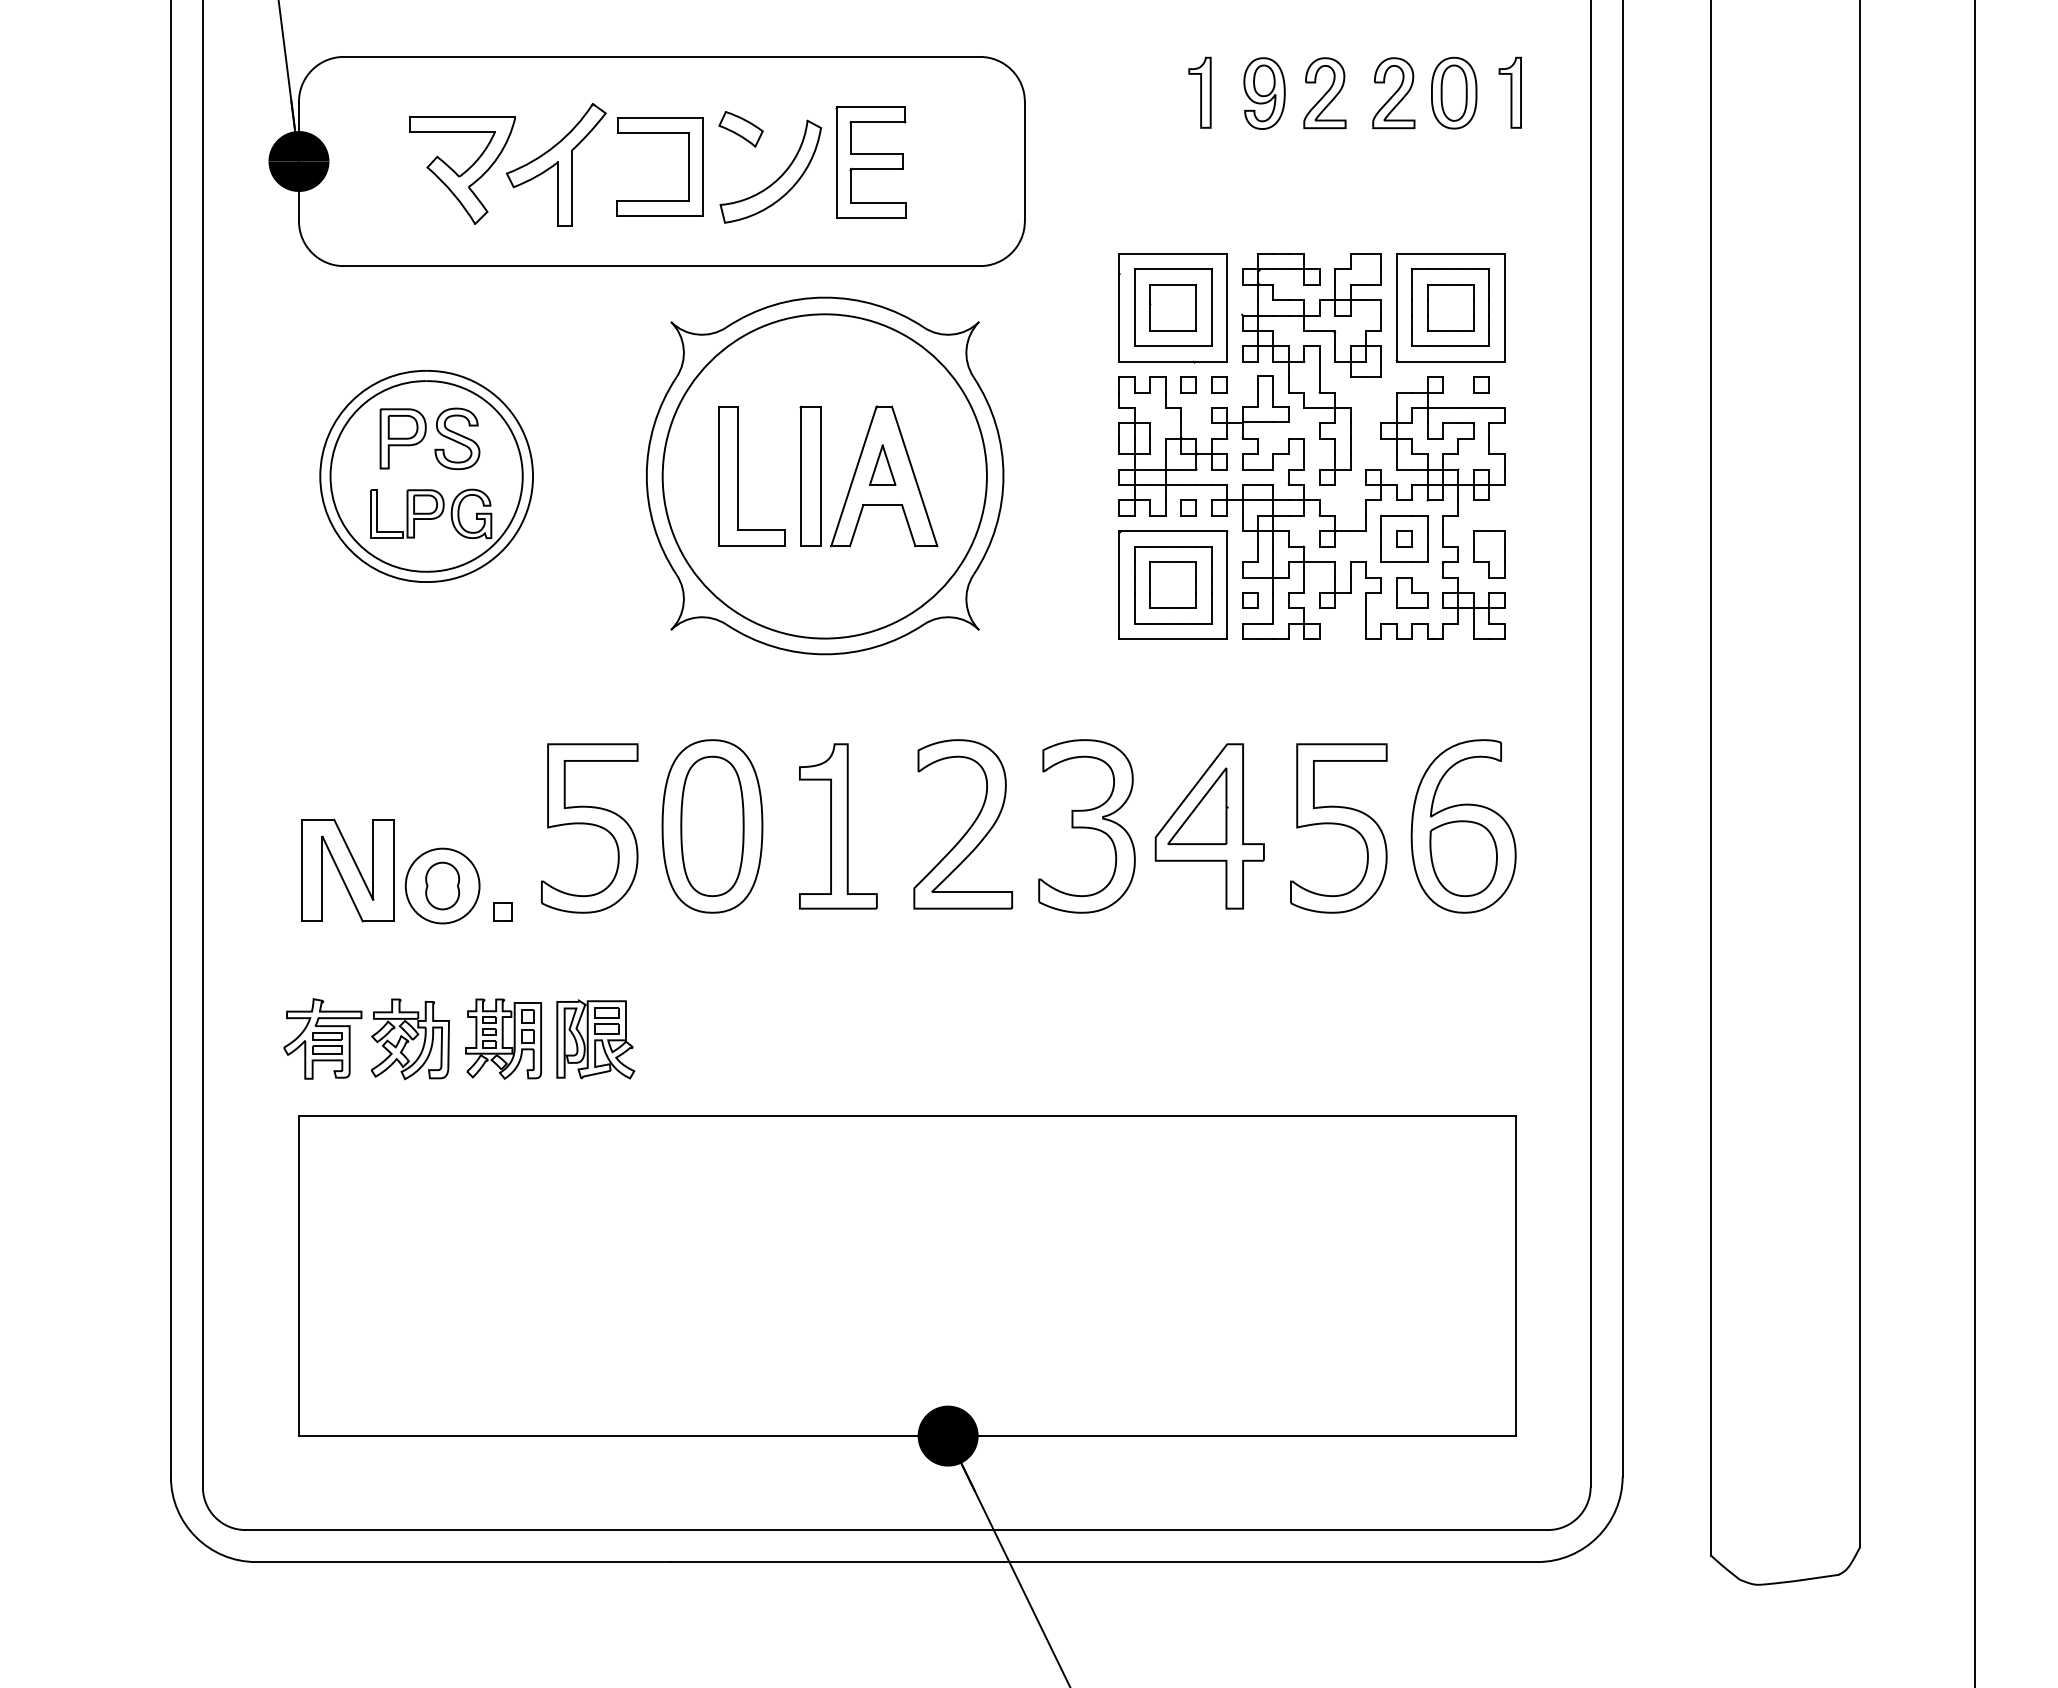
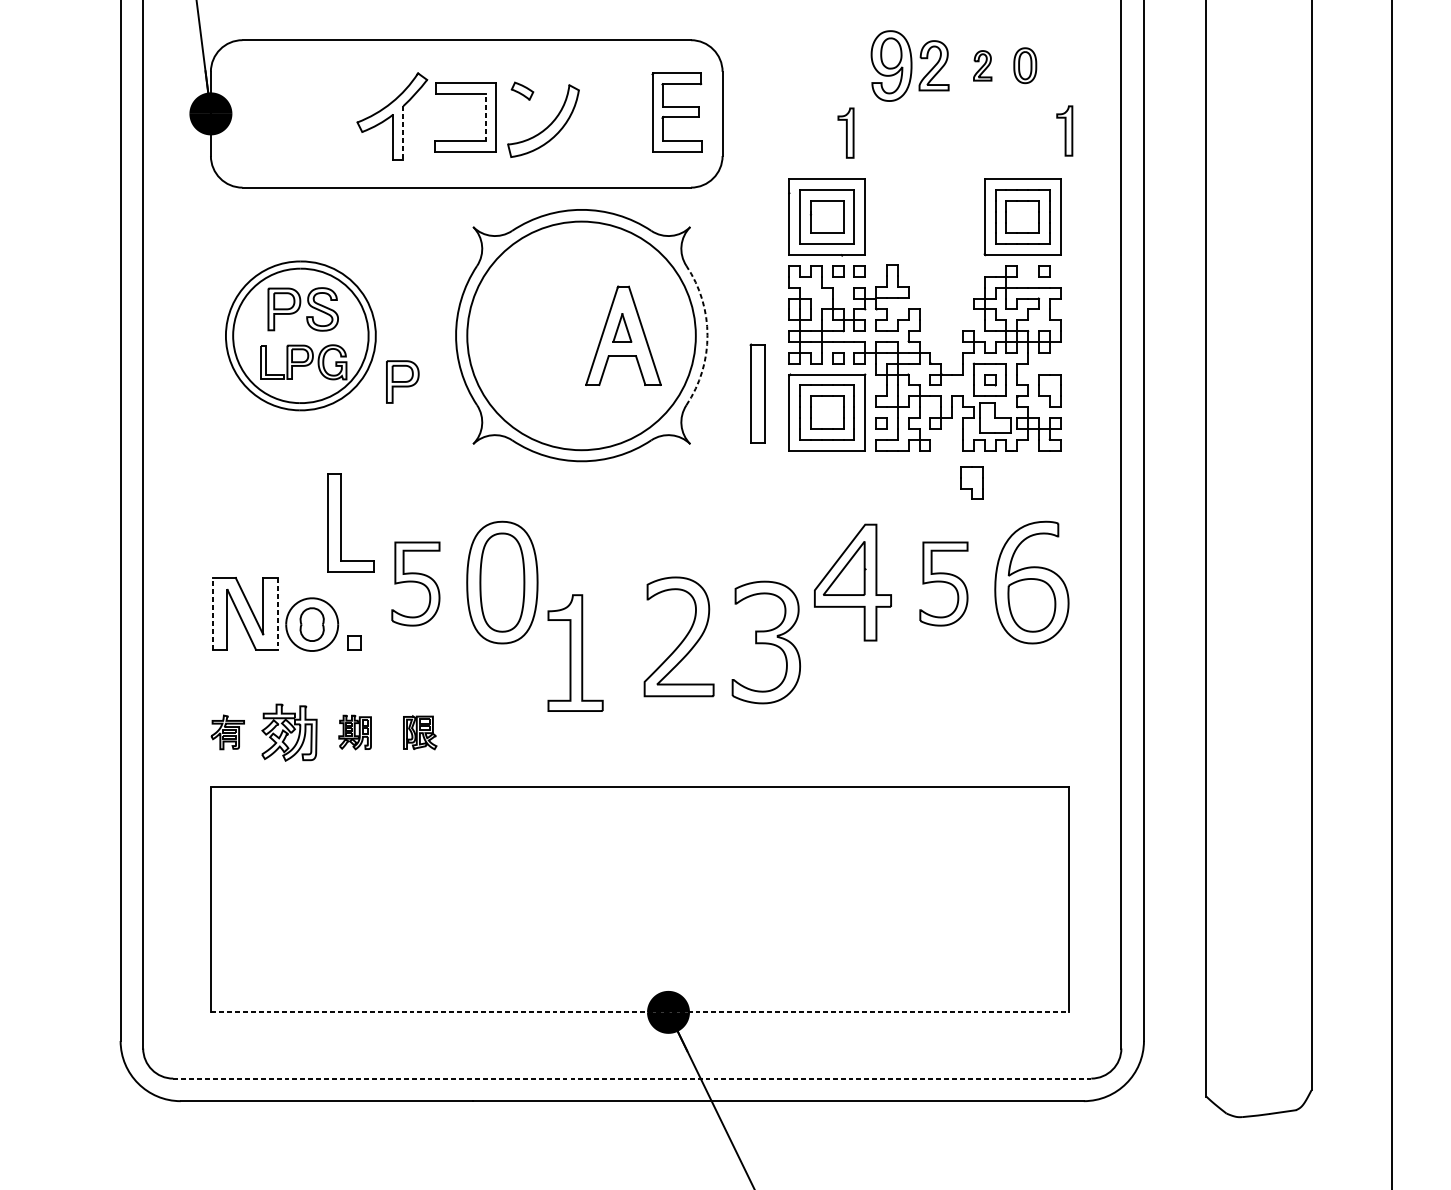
part: (1199, 92) -> (845, 132), moved
part: (1454, 92) -> (1025, 65), size x0.7
part: (1509, 92) -> (1064, 130), moved
part: (1264, 93) -> (891, 65), size x1.4
part: (1393, 93) -> (982, 65), size x0.6
part: (740, 129) -> (522, 91), size x0.7
part: (870, 162) -> (676, 112), moved
line: (689, 166) -> (486, 117), solid -> dashed
part: (462, 170) -> (326, 120), removed
line: (571, 188) -> (403, 132), solid -> dashed
part: (1311, 369) -> (924, 260), removed
part: (810, 475) -> (757, 393), moved
arc: (1003, 475) -> (707, 335), solid -> dashed
part: (738, 476) -> (340, 522), moved
part: (570, 541) -> (402, 381), added
part: (1412, 592) -> (995, 417), size x1.4
part: (1378, 685) -> (971, 483), added
part: (838, 826) -> (575, 653), moved
part: (1086, 826) -> (766, 642), moved
part: (589, 828) -> (415, 584), size x0.7
part: (968, 828) -> (682, 639), moved
part: (1338, 828) -> (943, 584), size x0.7
line: (302, 870) -> (213, 613), solid -> dashed
line: (393, 870) -> (277, 613), solid -> dashed
part: (322, 1038) -> (227, 732), size x0.6
part: (503, 1038) -> (355, 732), size x0.6
part: (595, 1039) -> (419, 732), size x0.6
line: (907, 1436) -> (639, 1012), solid -> dashed
line: (897, 1530) -> (632, 1078), solid -> dashed

